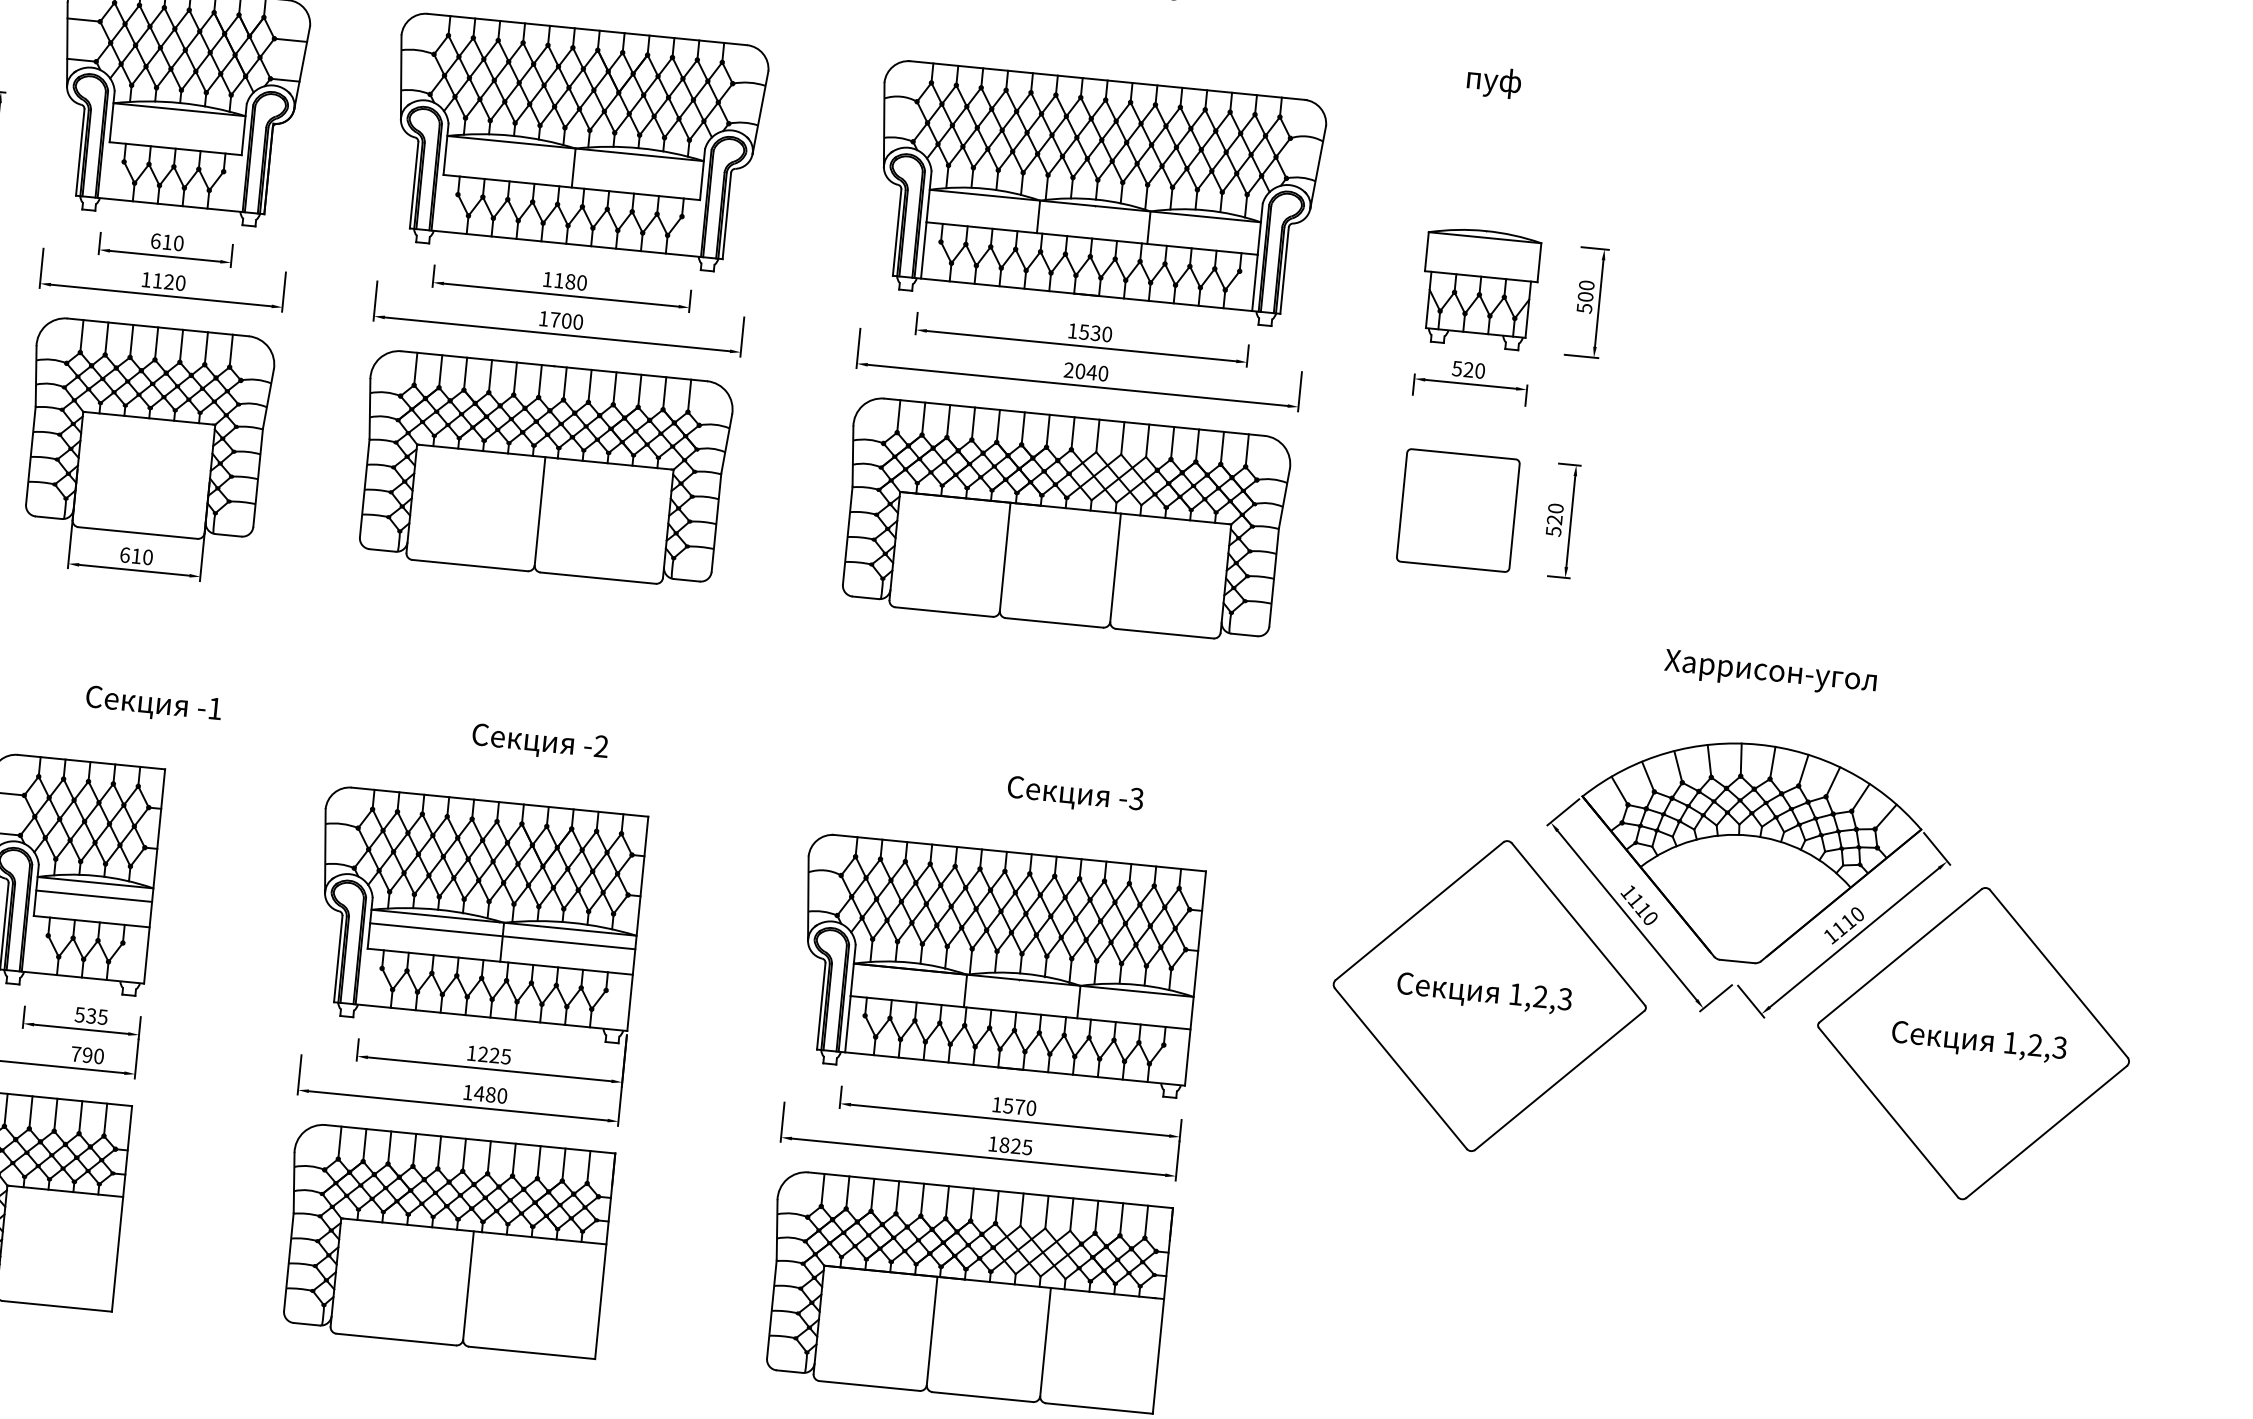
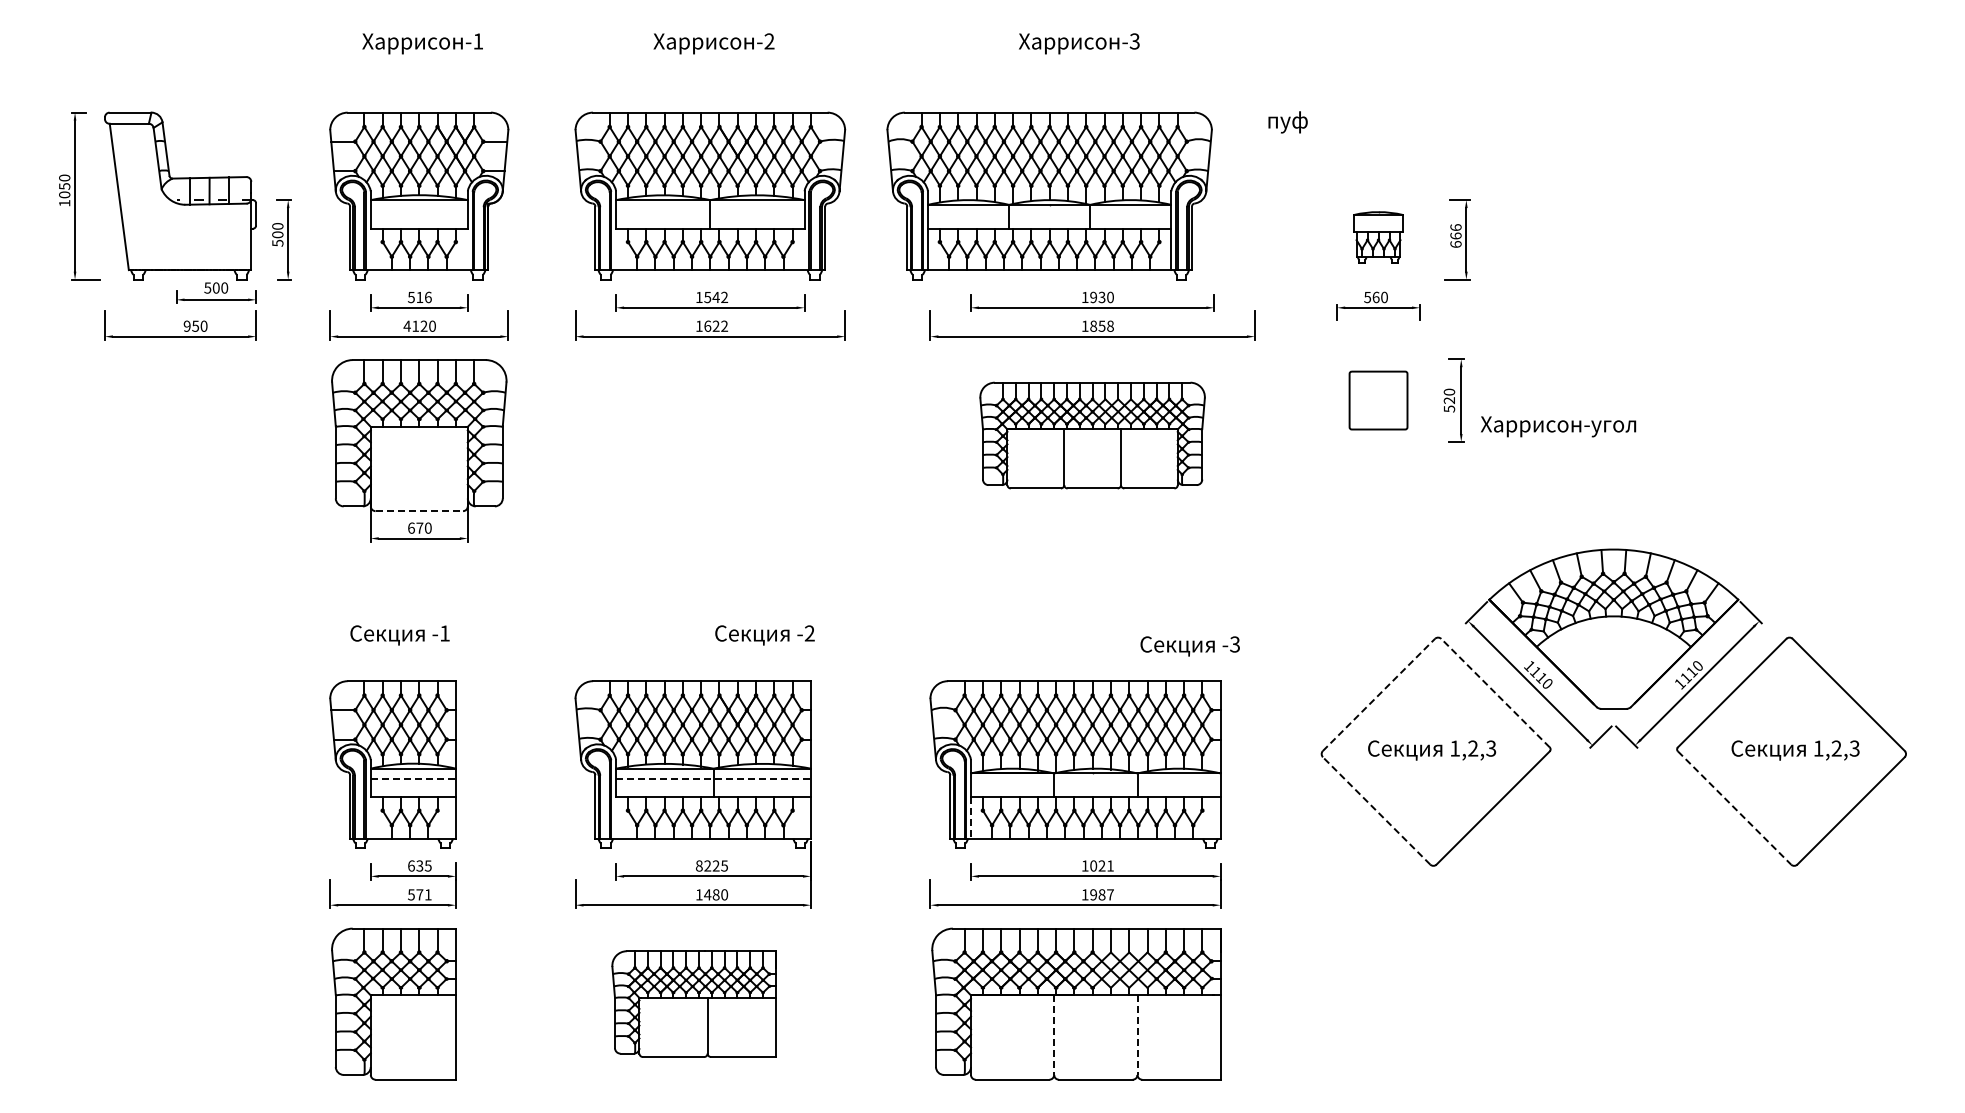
text: (1493, 82) -> (1287, 122), moved
part: (1096, 193) -> (1049, 195), moved
text: (166, 242) -> (419, 297), 610 -> 516
text: (145, 278) -> (406, 325), 1120 -> 4120
text: (571, 281) -> (716, 297), 1180 -> 1542
part: (1479, 288) -> (1378, 237), size x0.6
text: (1585, 296) -> (1455, 235), 500 -> 666
text: (567, 320) -> (716, 325), 1700 -> 1622
text: (1084, 330) -> (1093, 296), 1530 -> 1930
text: (1467, 369) -> (1375, 297), 520 -> 560
text: (1085, 370) -> (1097, 325), 2040 -> 1858
part: (544, 468) -> (710, 435), removed
part: (1458, 510) -> (1378, 400), size x0.7
part: (1064, 519) -> (1092, 435), size x0.7
line: (138, 533) -> (419, 511), solid -> dashed
text: (136, 555) -> (419, 527), 610 -> 670
text: (1770, 672) -> (1558, 426), moved
text: (153, 705) -> (399, 635), moved
text: (539, 743) -> (764, 635), moved
text: (1074, 795) -> (1189, 646), moved
line: (94, 896) -> (413, 778), solid -> dashed
line: (1420, 910) -> (1379, 694), solid -> dashed
line: (1578, 924) -> (1495, 693), solid -> dashed
line: (504, 936) -> (714, 778), solid -> dashed
text: (80, 1014) -> (411, 865), 535 -> 635
line: (848, 1023) -> (971, 817), solid -> dashed
text: (472, 1052) -> (699, 865), 1225 -> 8225
text: (87, 1054) -> (419, 894), 790 -> 571
line: (1400, 1068) -> (1376, 810), solid -> dashed
text: (1019, 1106) -> (1101, 865), 1570 -> 1021
line: (1888, 1113) -> (1734, 808), solid -> dashed
text: (1015, 1145) -> (1101, 894), 1825 -> 1987
part: (445, 1239) -> (693, 1003), size x0.7
line: (932, 1331) -> (1054, 1035), solid -> dashed
line: (1045, 1342) -> (1137, 1035), solid -> dashed

